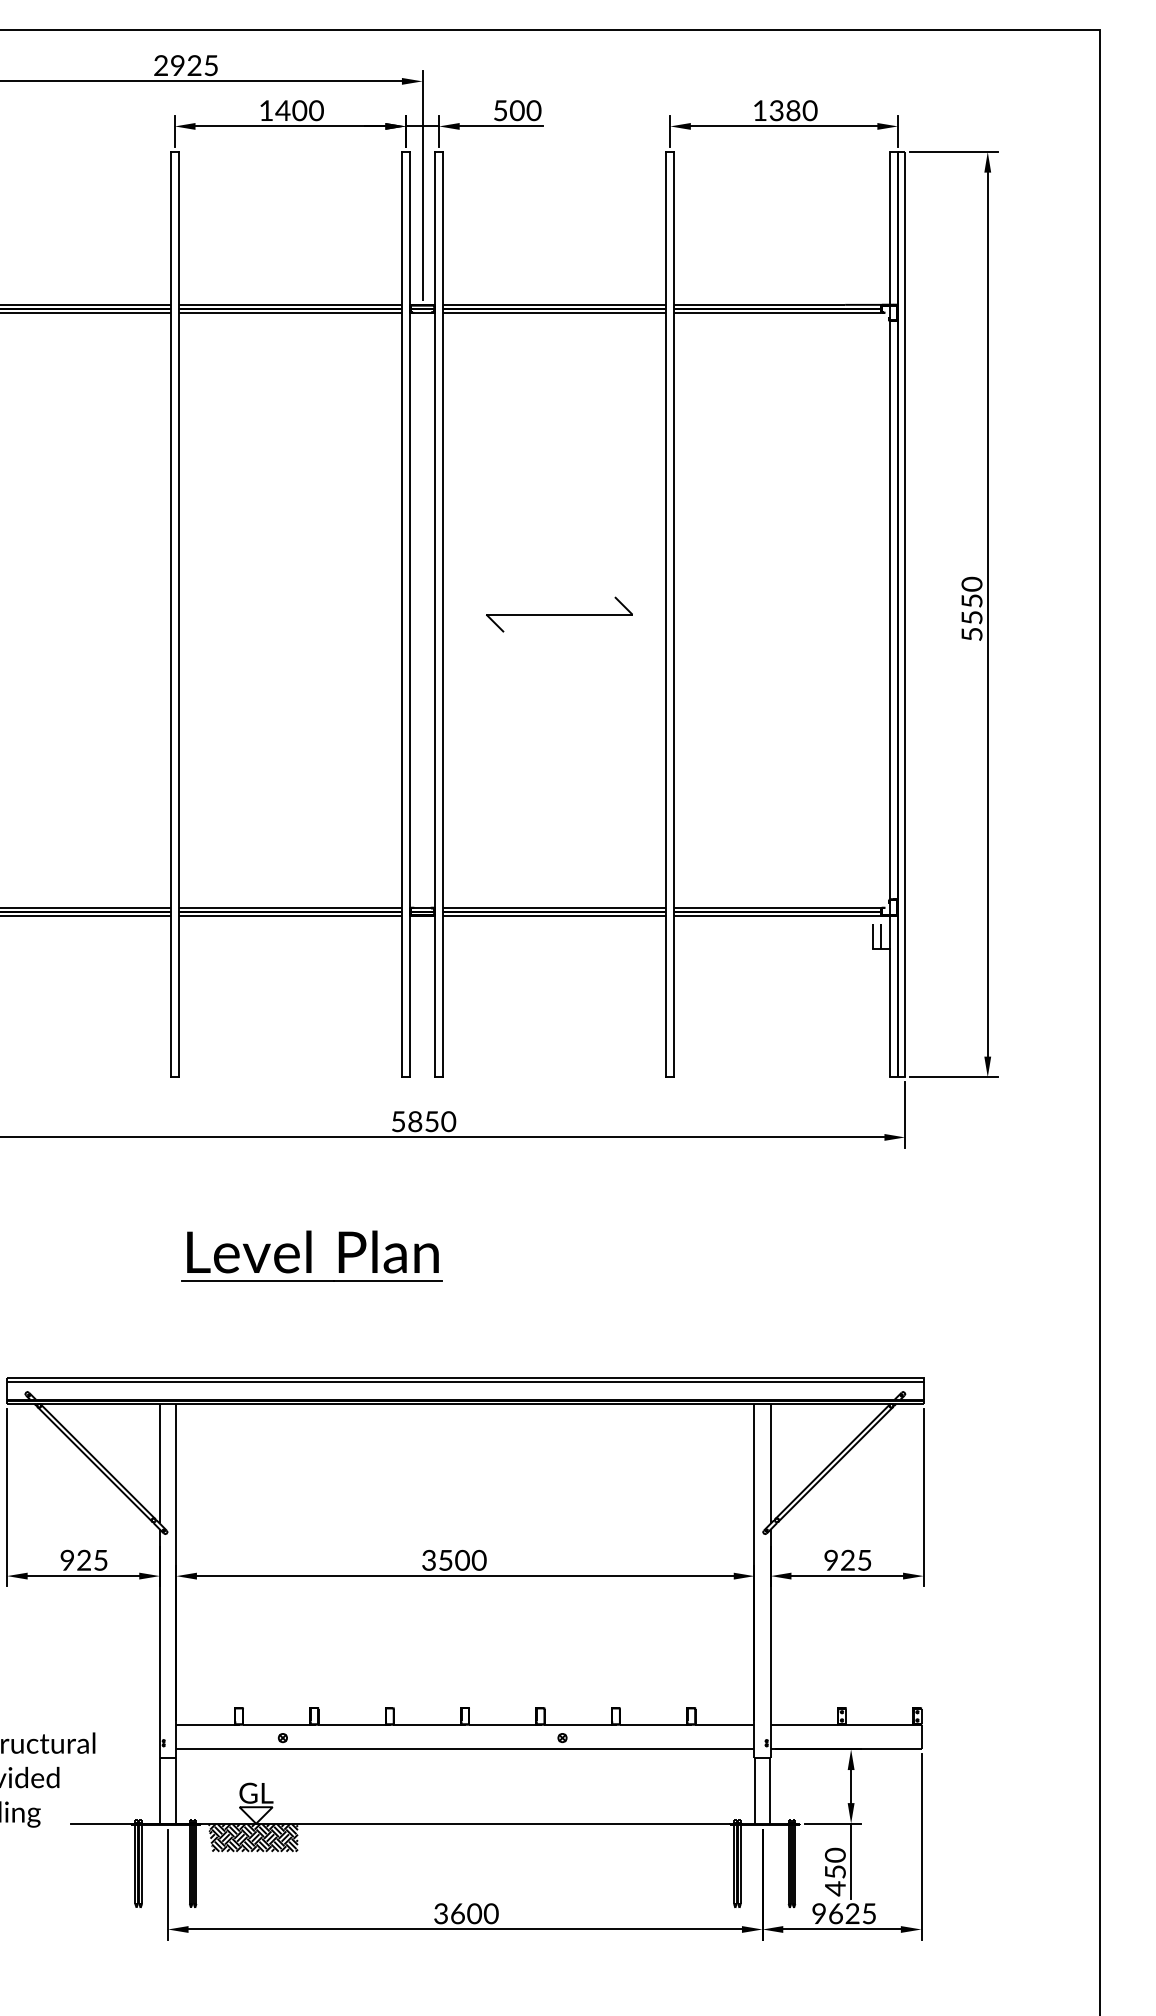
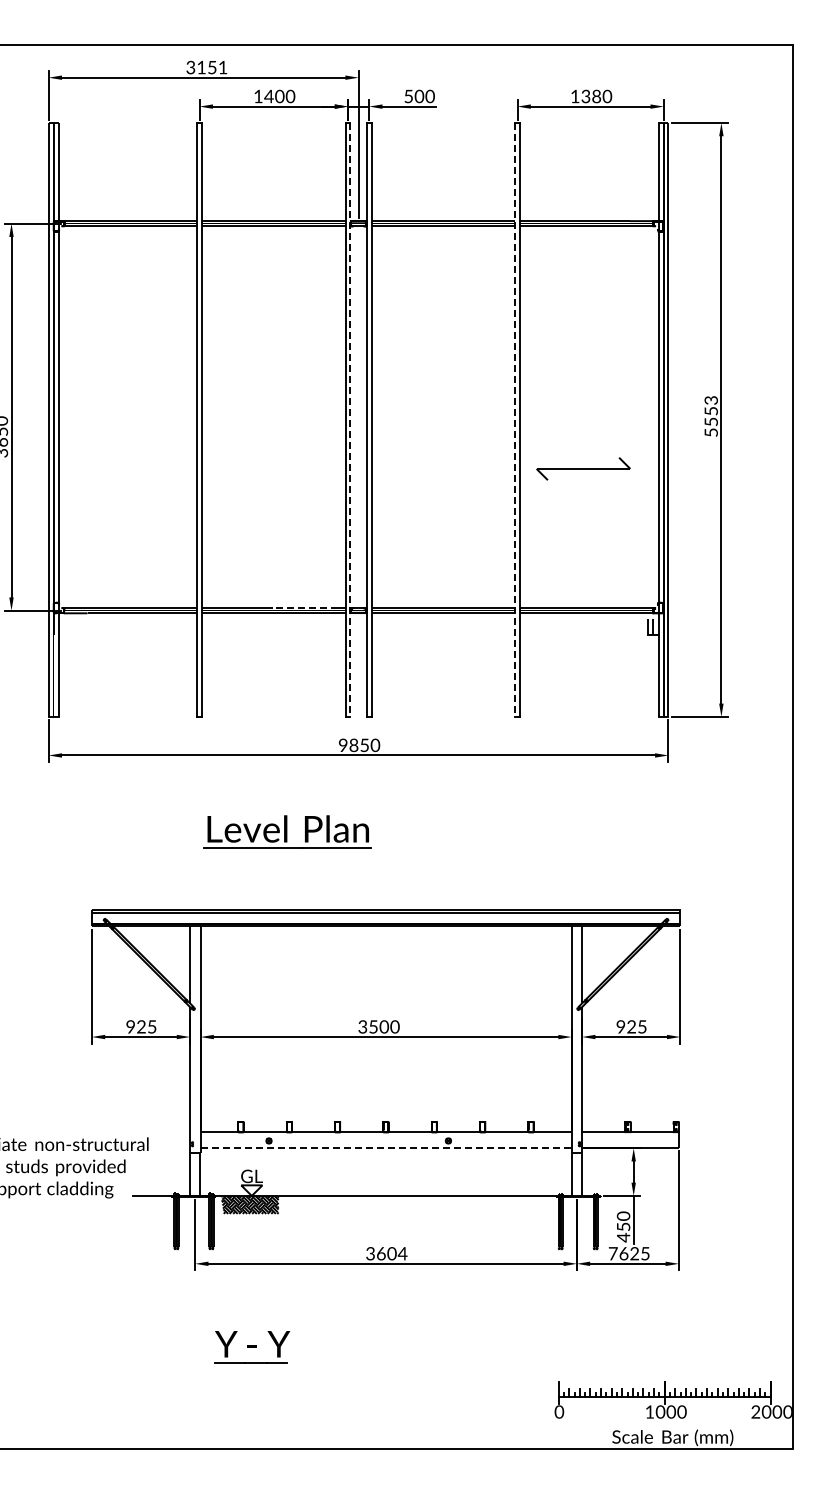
text: (185, 65) -> (206, 67), 2925 -> 3151
text: (972, 584) -> (711, 400), 5550 -> 5553
line: (409, 613) -> (350, 419), solid -> dashed
part: (559, 613) -> (583, 468), moved
line: (666, 613) -> (515, 419), solid -> dashed
line: (338, 908) -> (304, 608), solid -> dashed
text: (398, 1121) -> (343, 745), 5850 -> 9850
line: (465, 1749) -> (386, 1148), solid -> dashed
text: (490, 1913) -> (402, 1253), 3600 -> 3604
text: (818, 1913) -> (612, 1253), 9625 -> 7625

